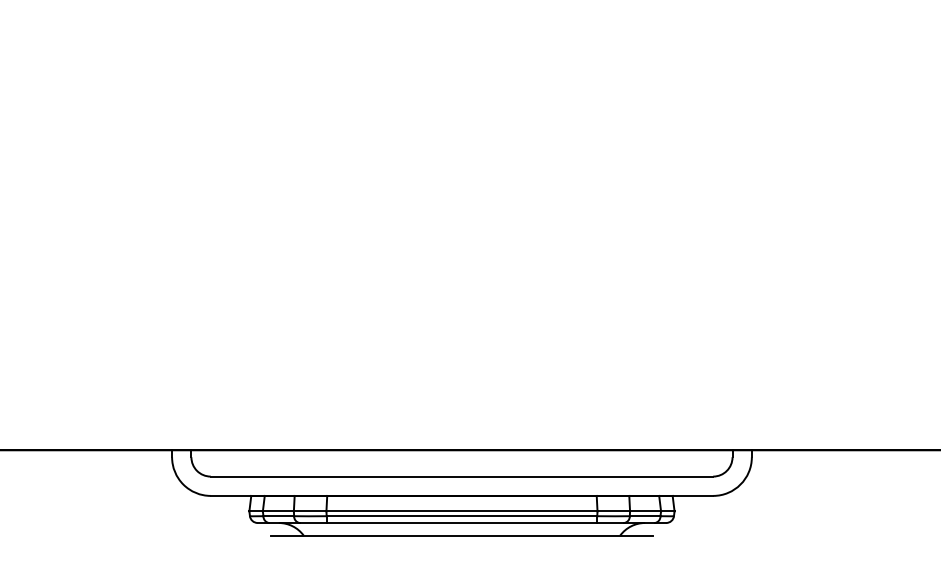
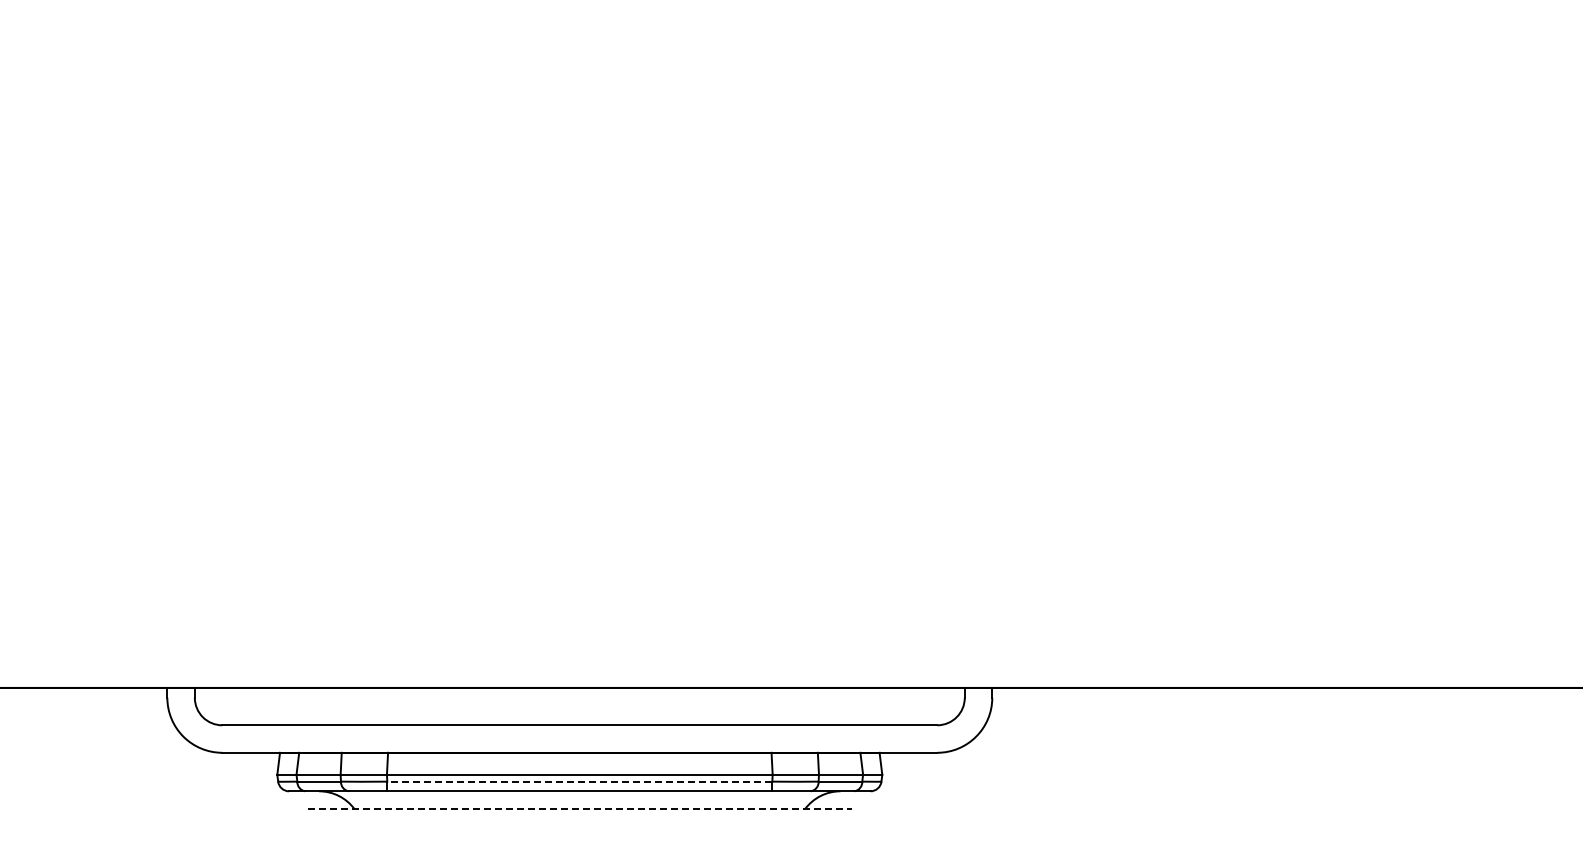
line: (461, 516) -> (579, 781), solid -> dashed
line: (462, 535) -> (580, 809), solid -> dashed

